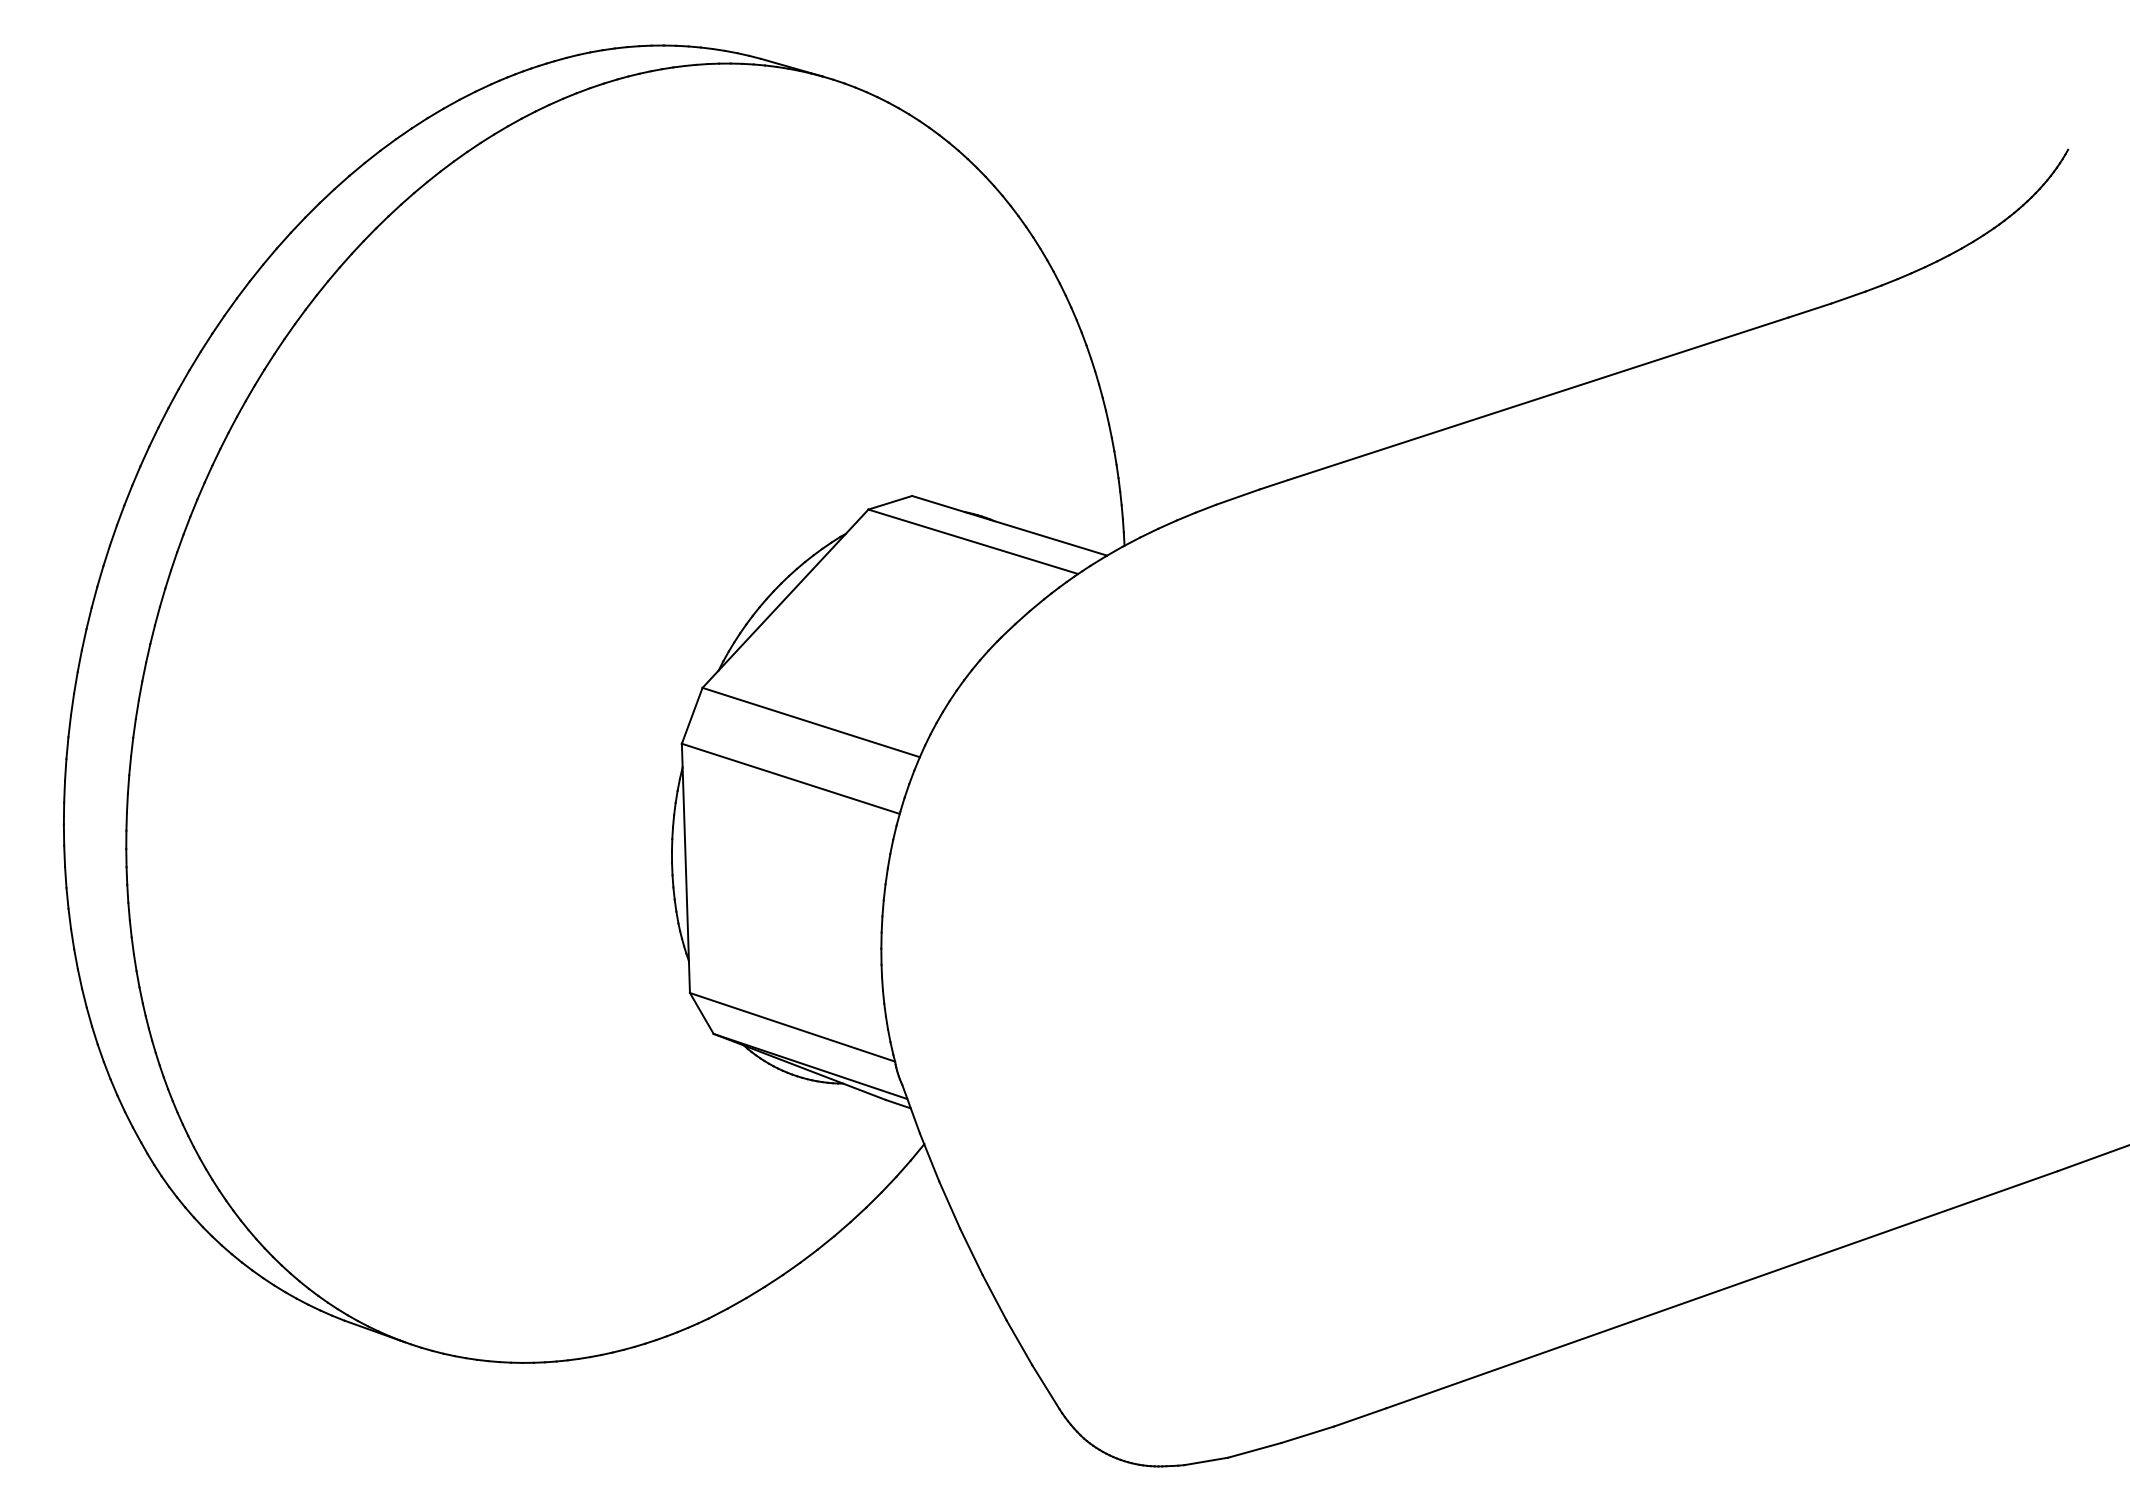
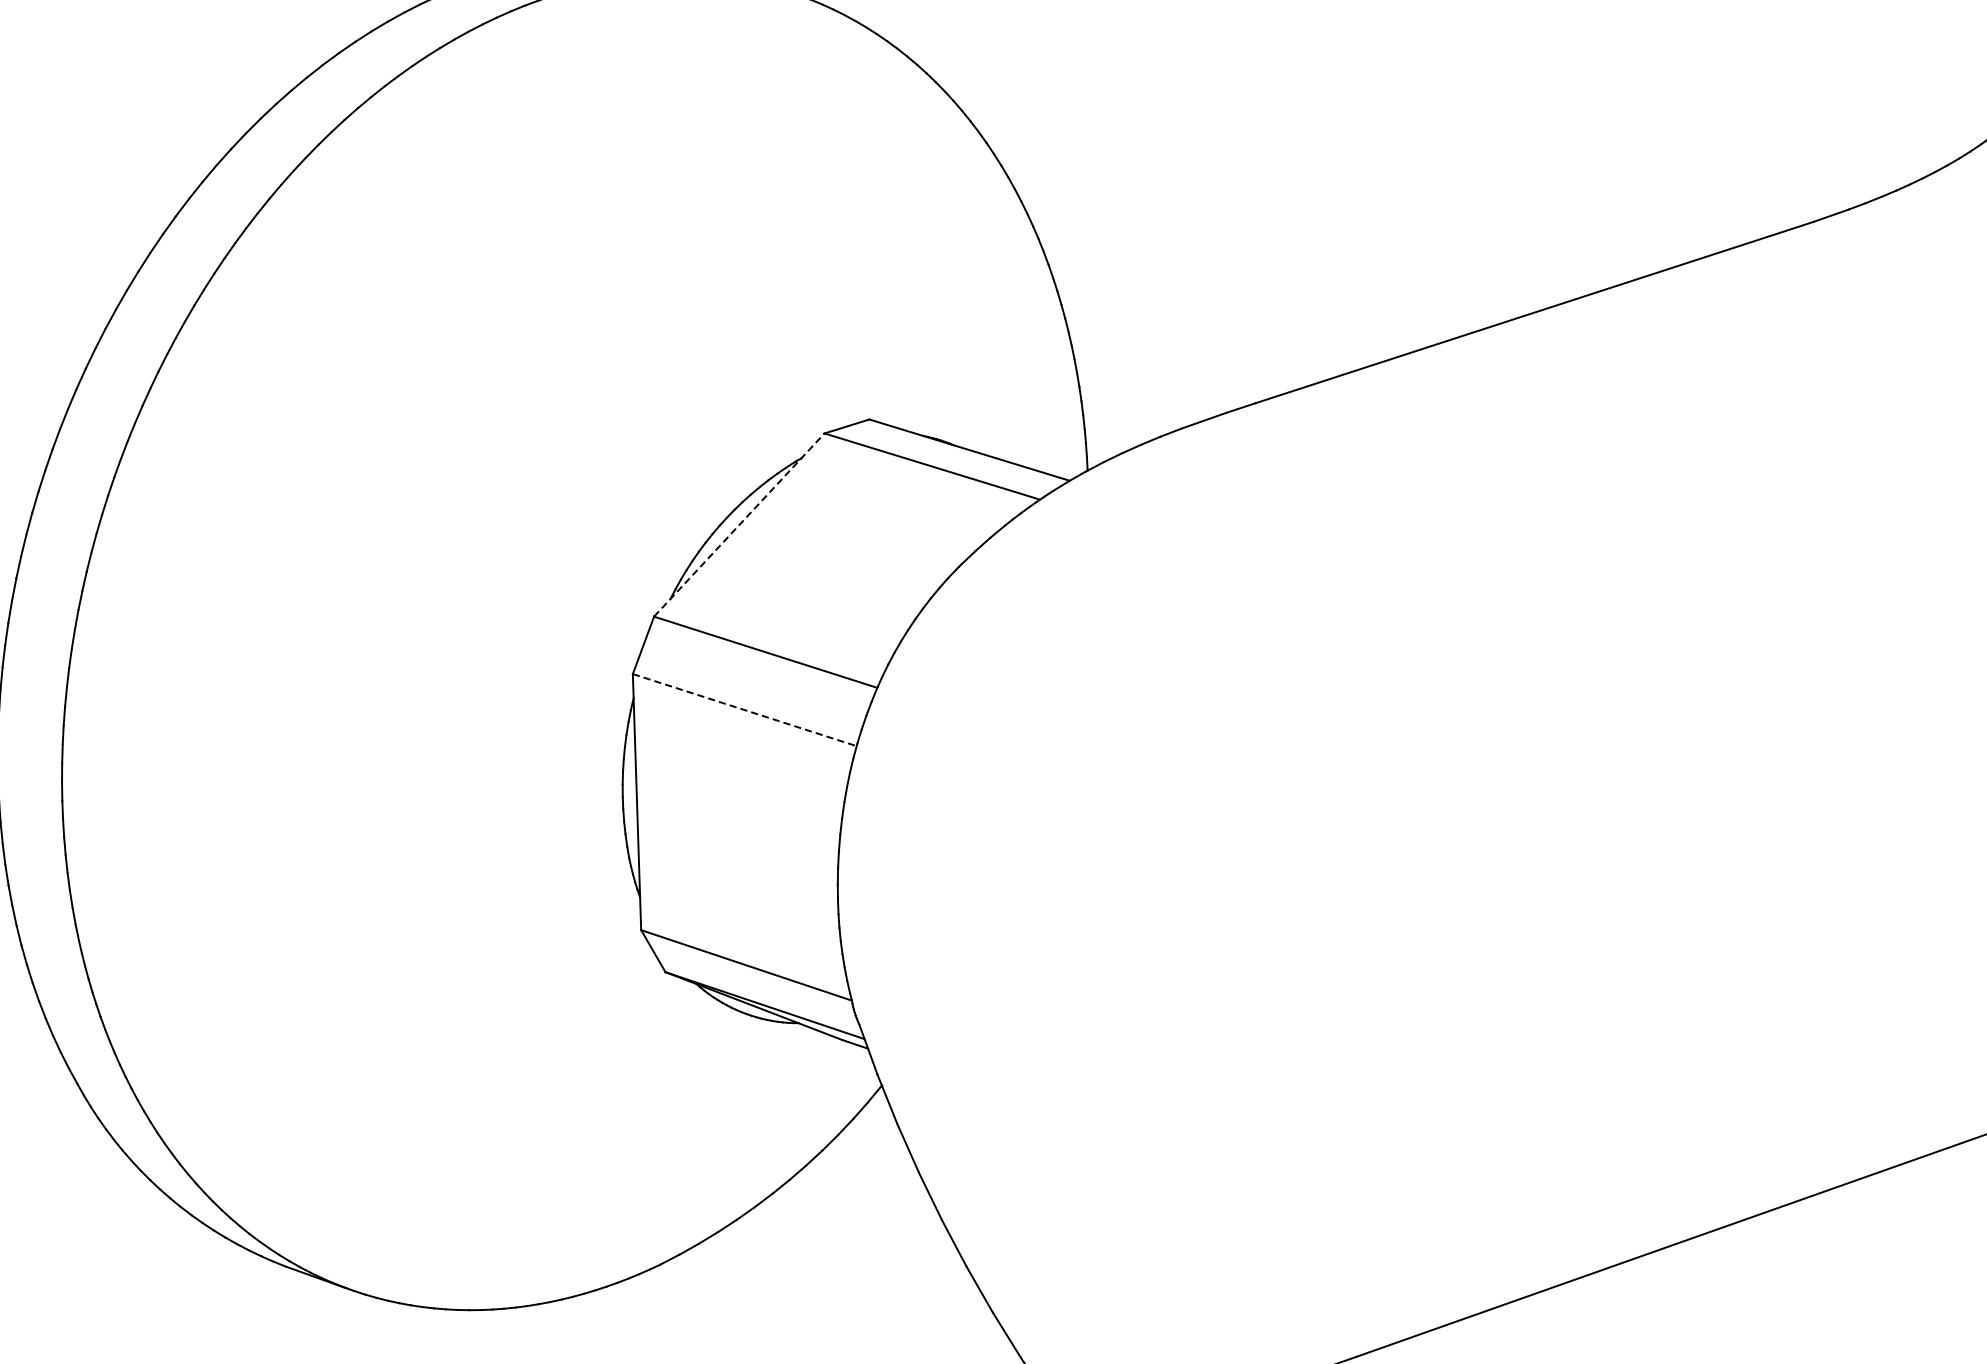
line: (785, 598) -> (739, 524), solid -> dashed
line: (791, 779) -> (745, 710), solid -> dashed

